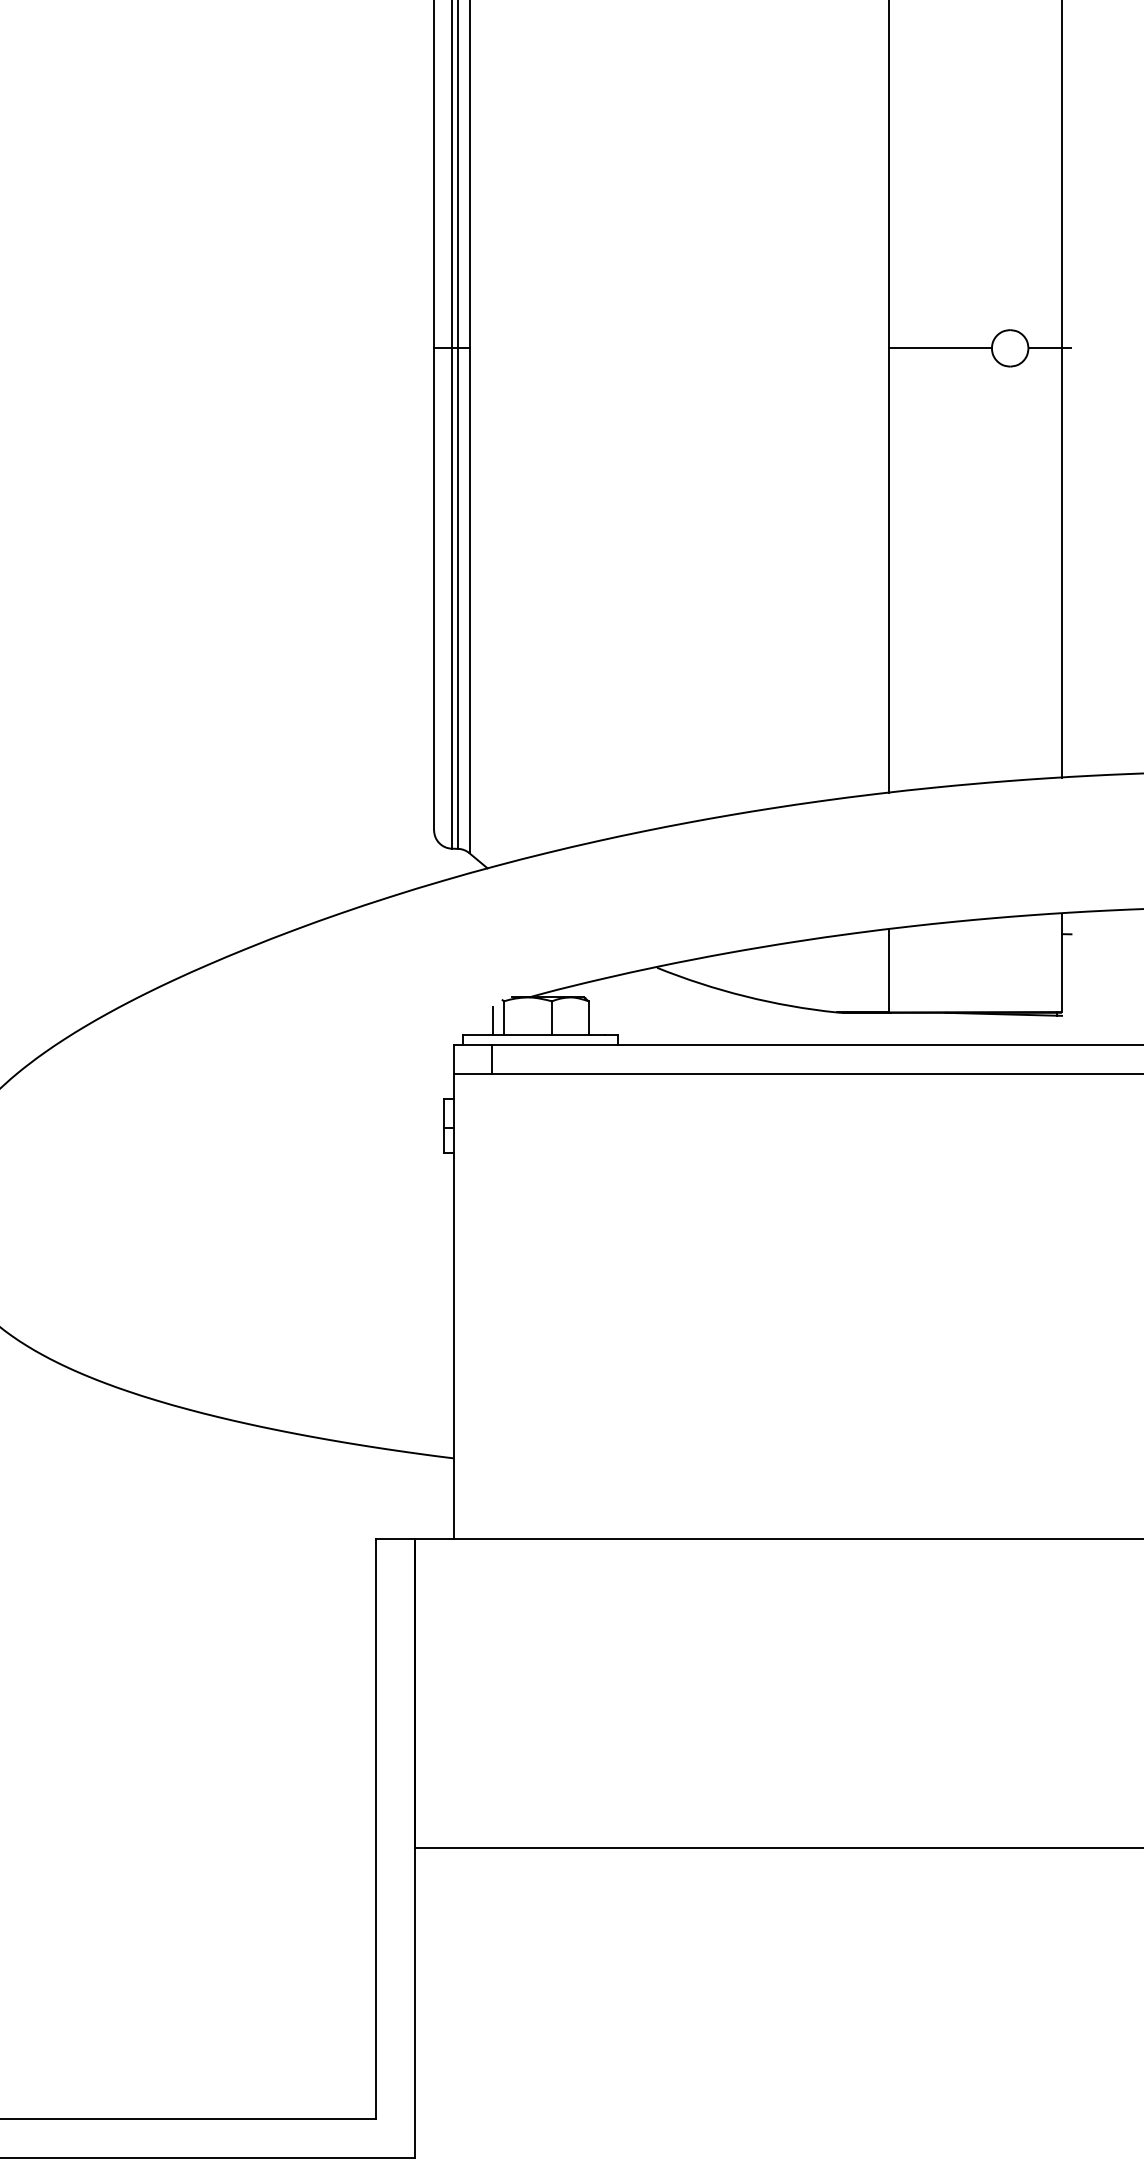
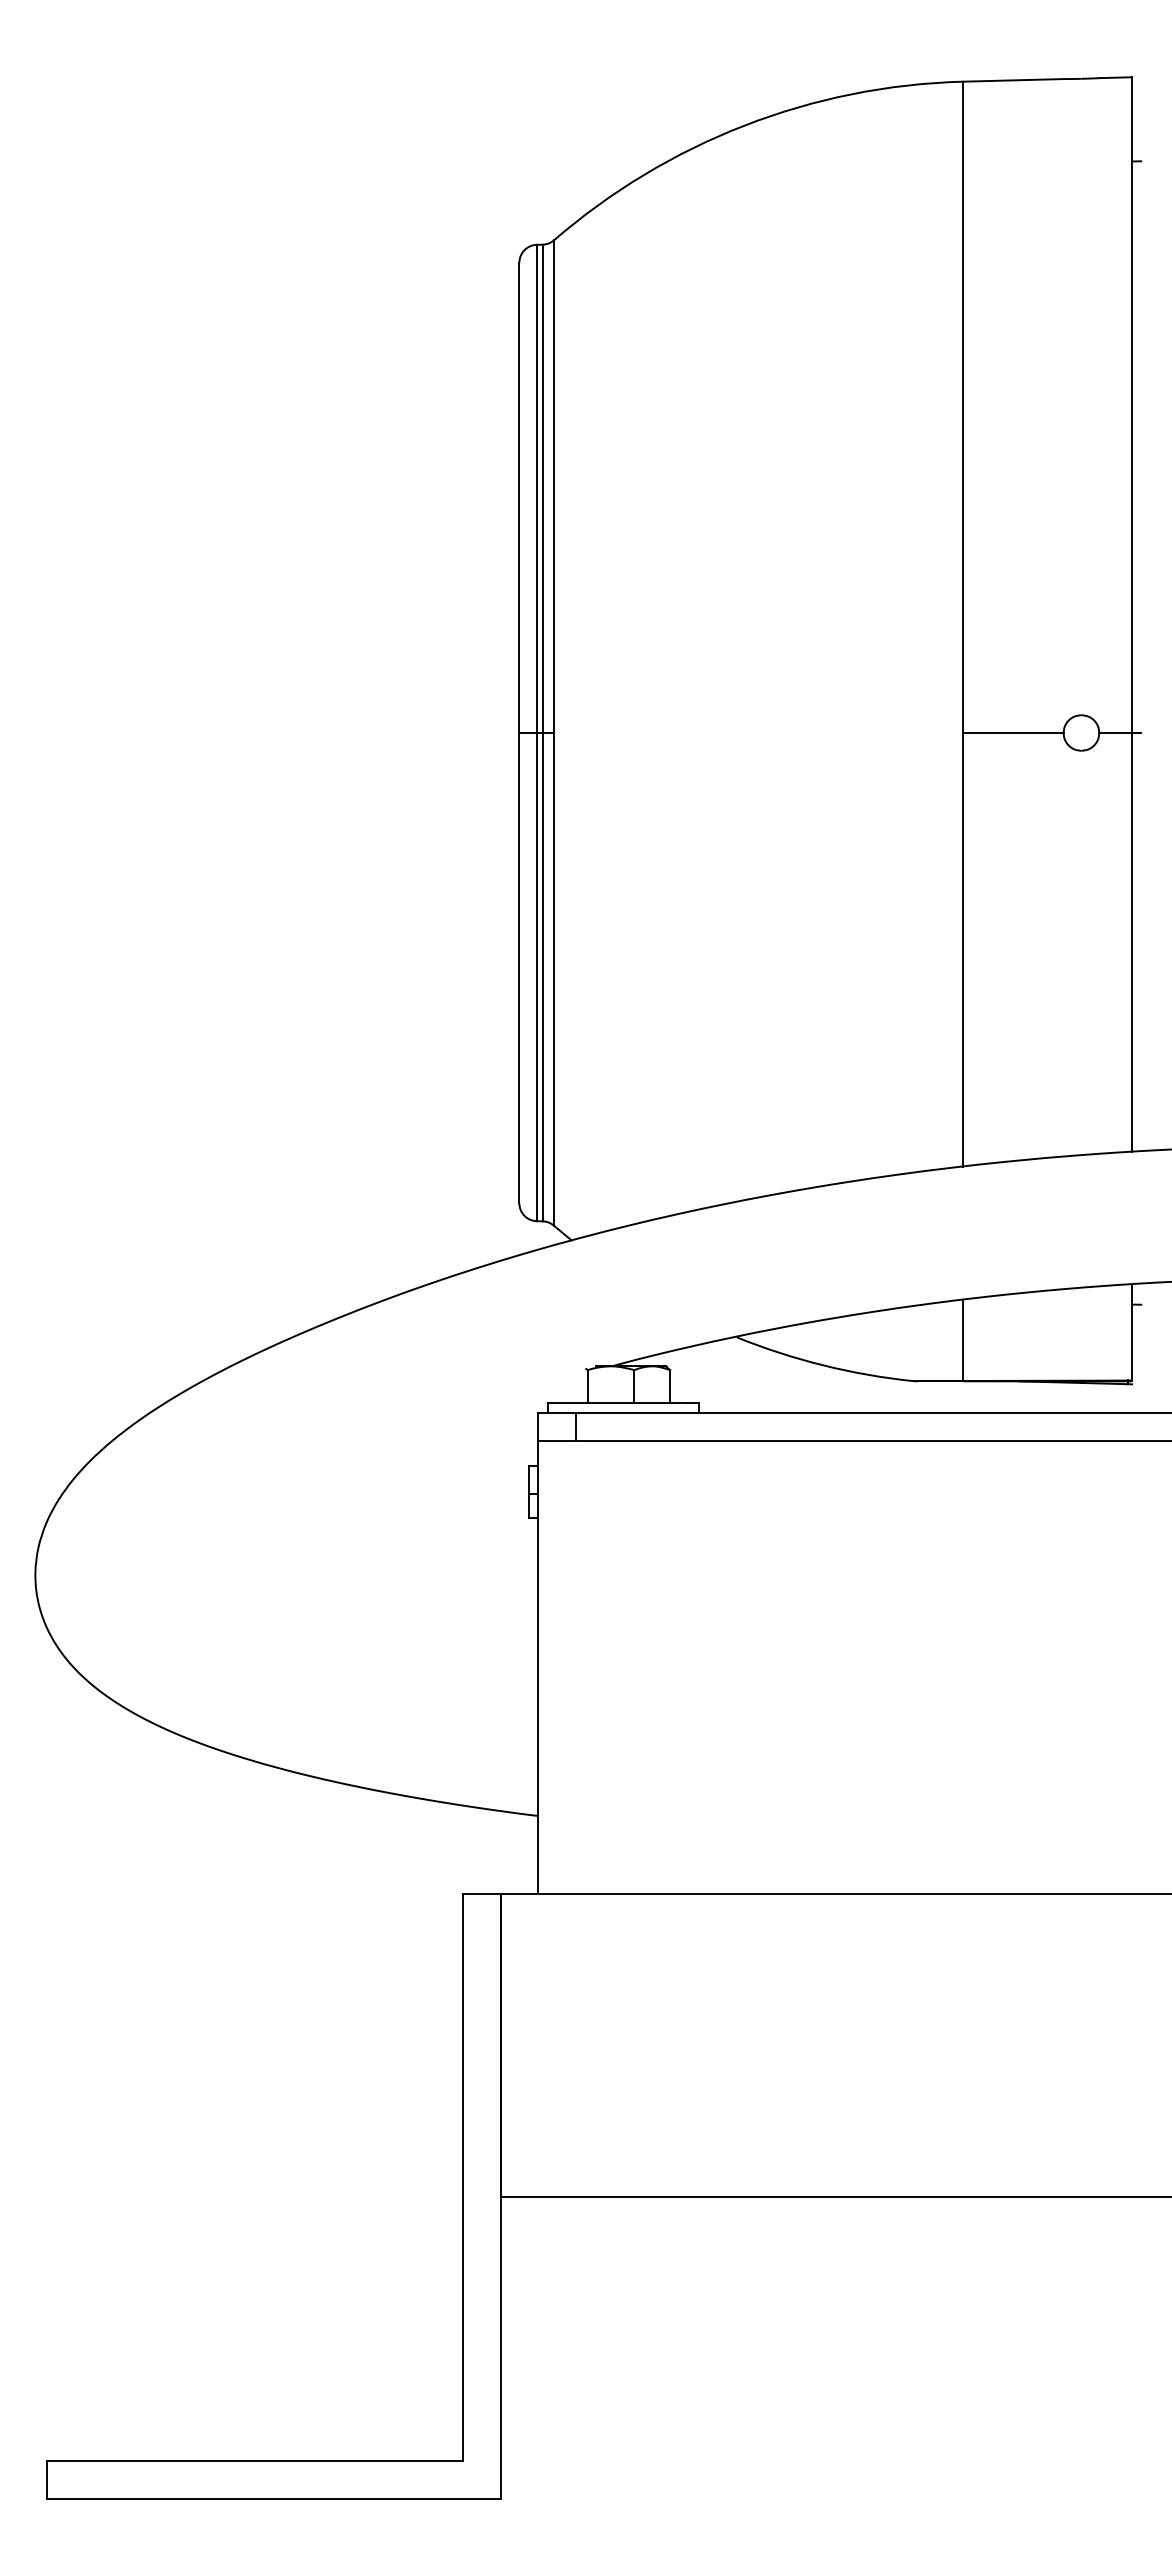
line: (492, 1021) -> (576, 1389), removed

